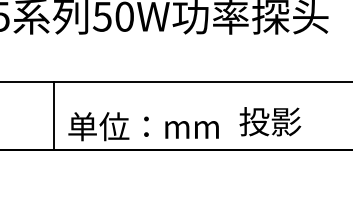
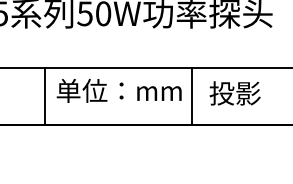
line: (231, 115) -> (192, 95), added
text: (270, 121) -> (235, 93), moved
text: (143, 126) -> (119, 90), moved

